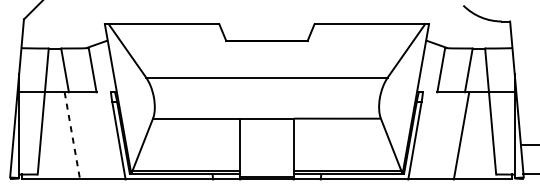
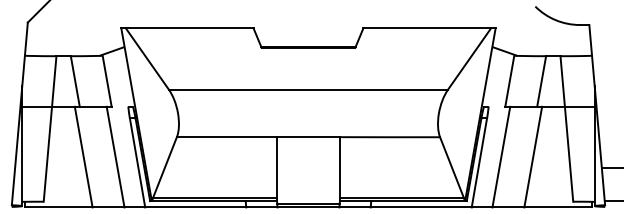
line: (99, 135) -> (115, 156), added
line: (434, 135) -> (501, 156), added
line: (72, 136) -> (83, 157), dashed -> solid

